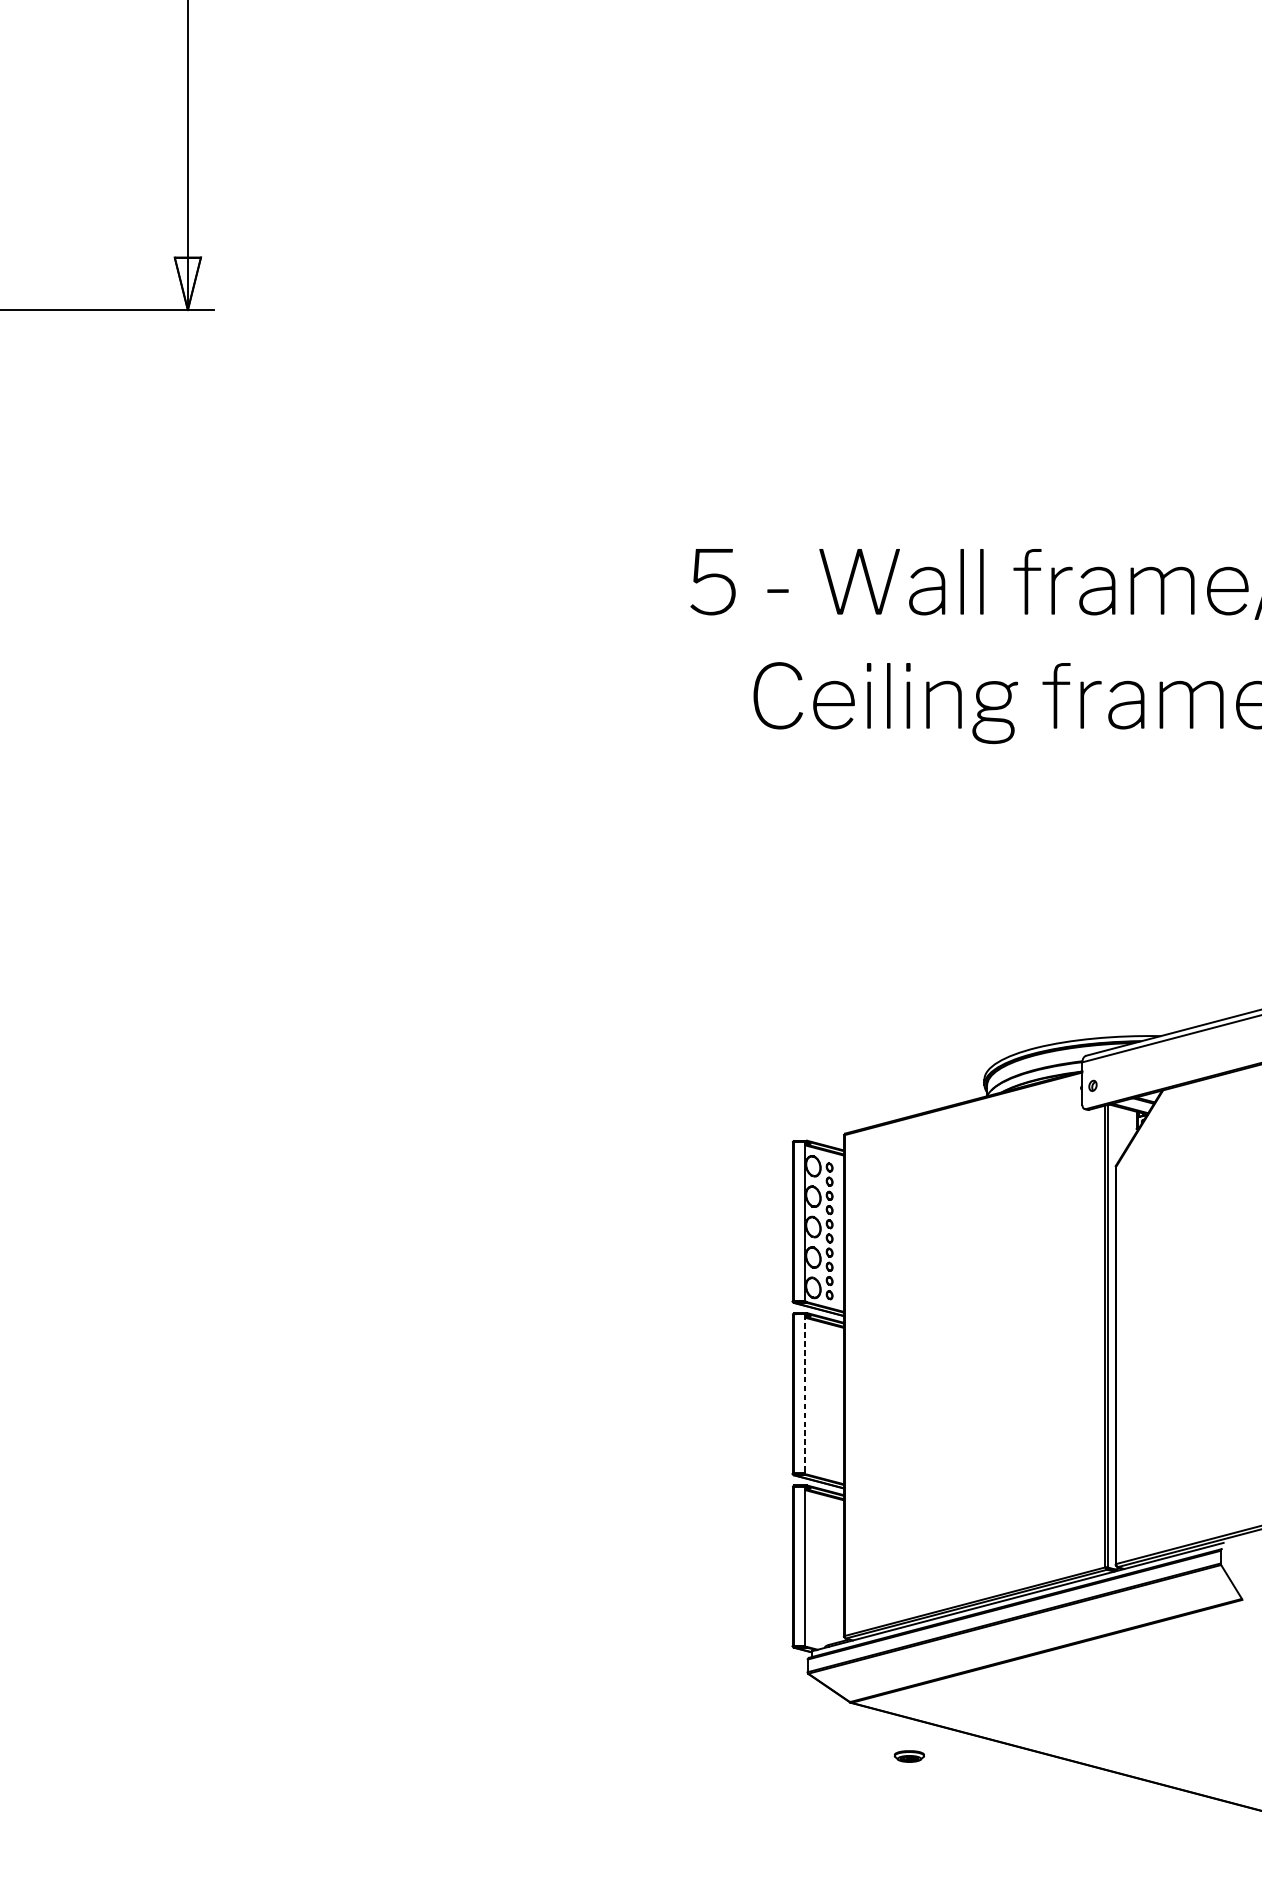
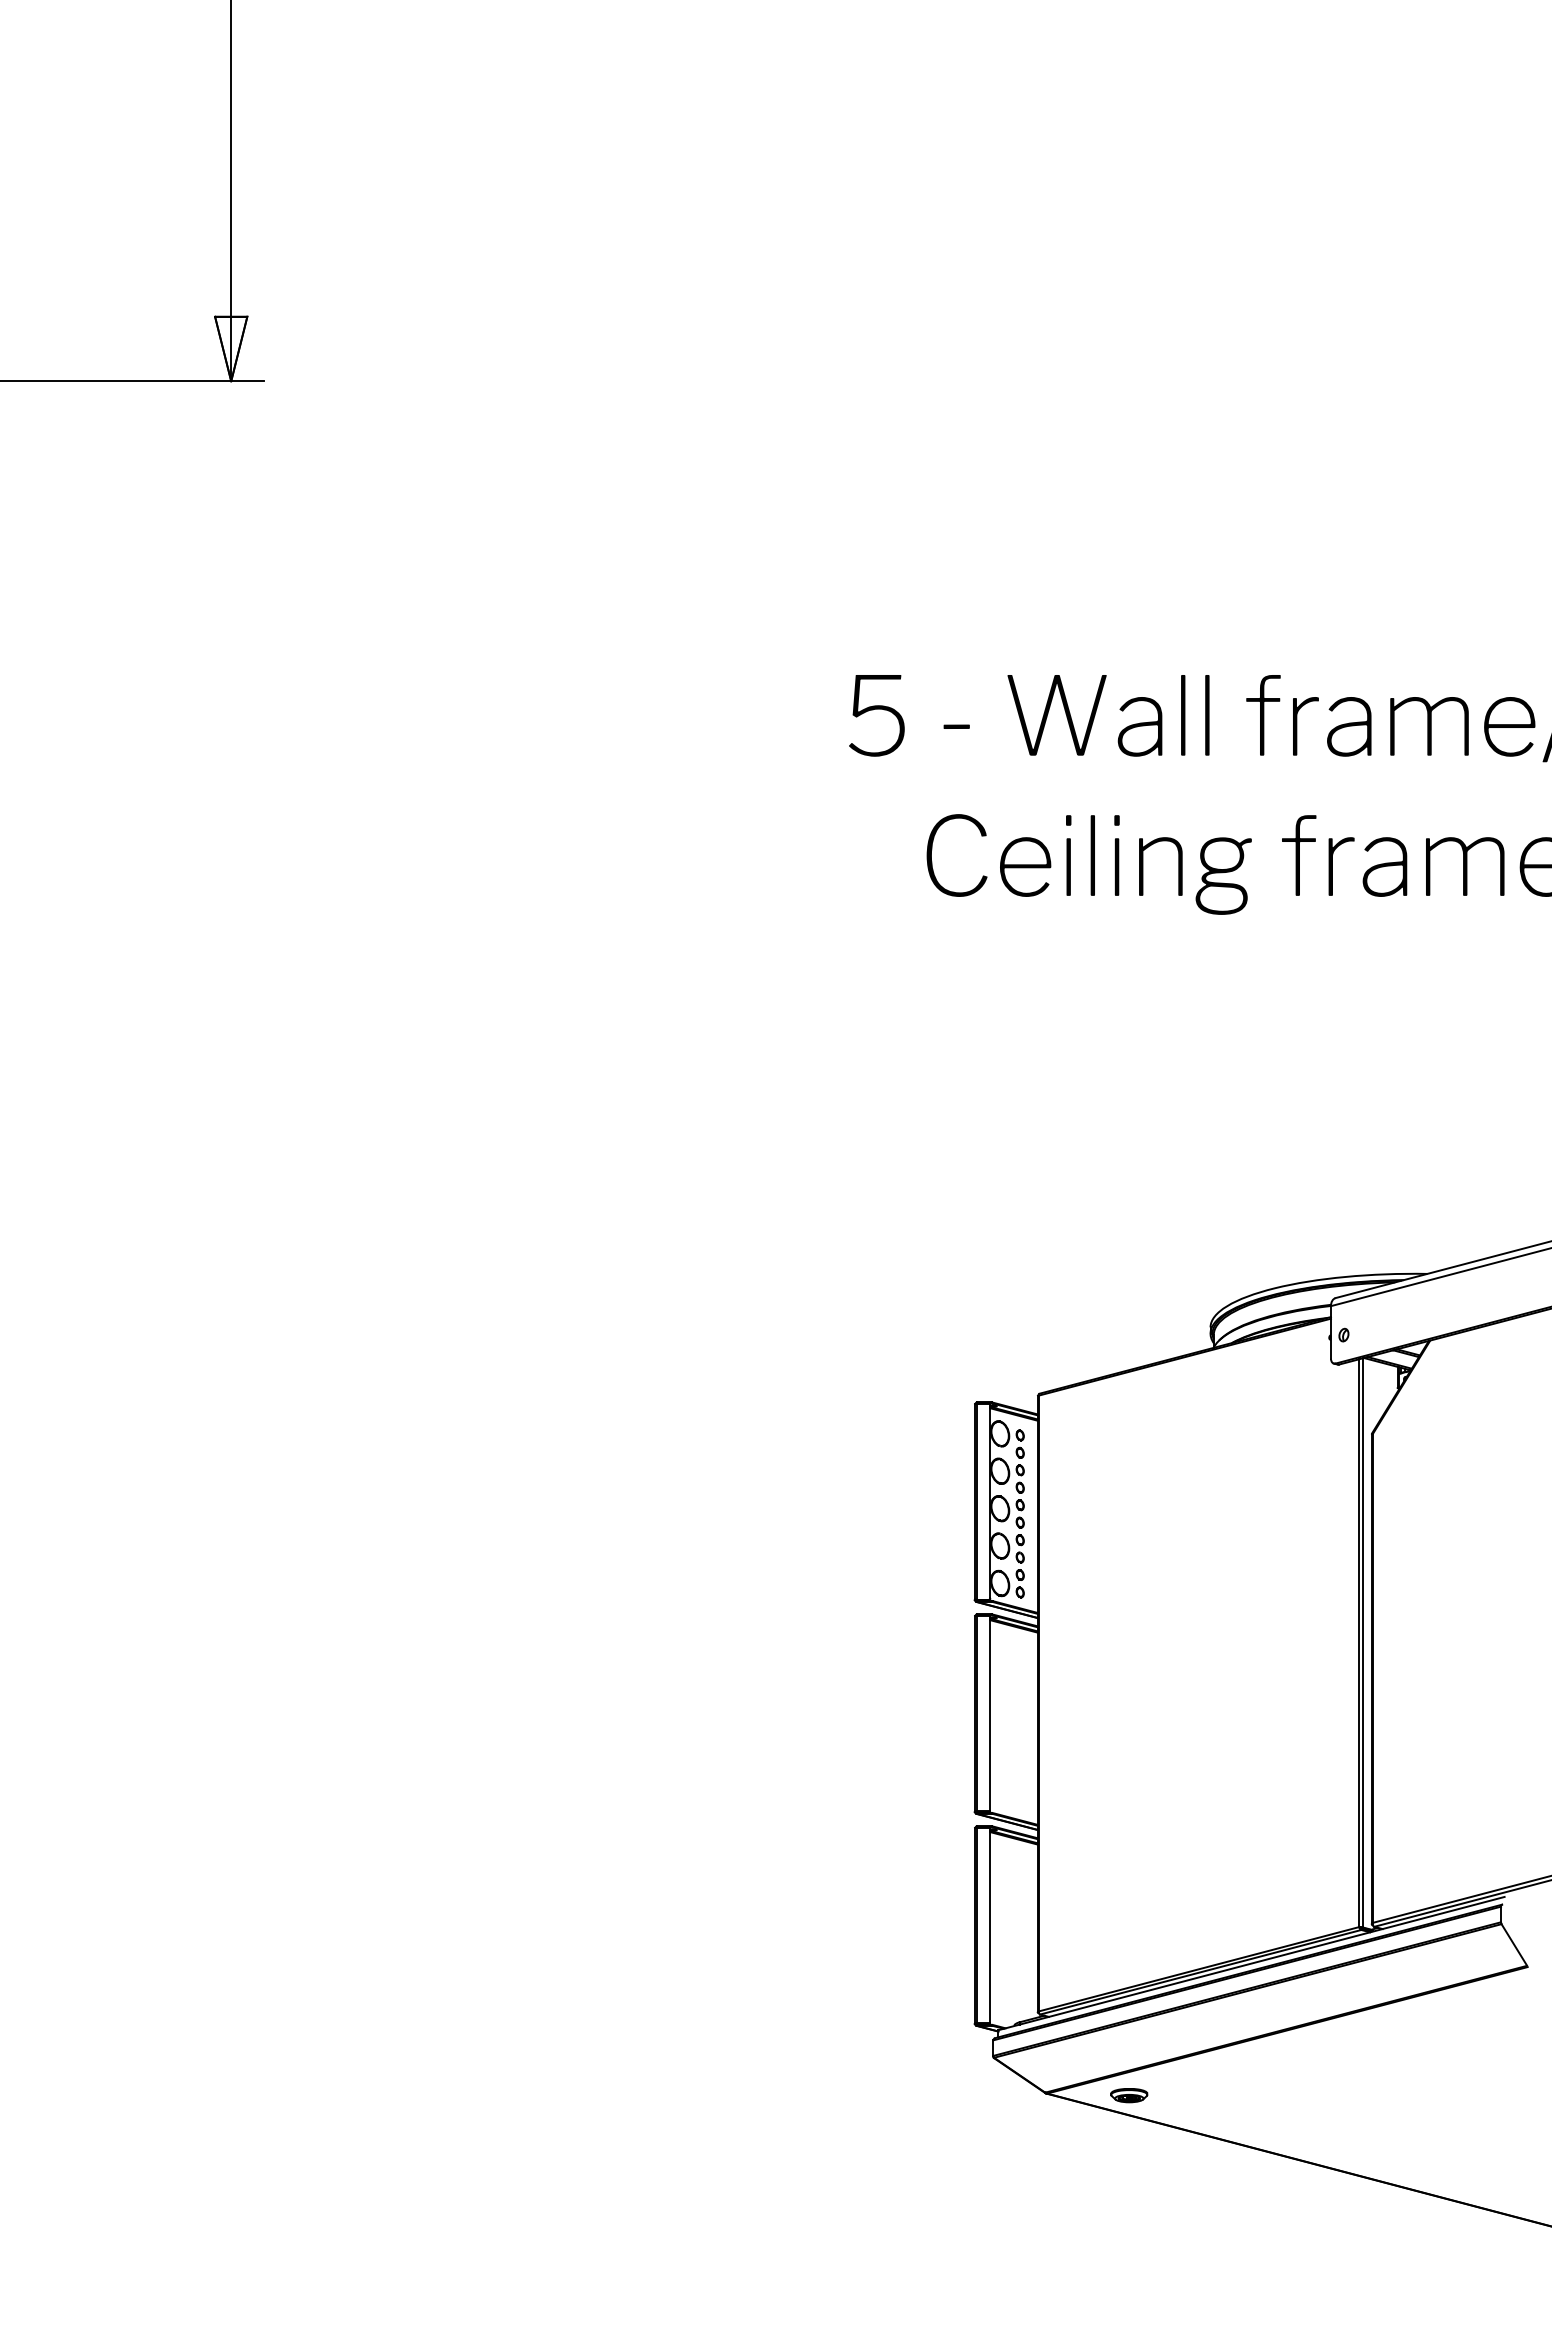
line: (805, 1393) -> (990, 1713), dashed -> solid
part: (909, 1756) -> (1129, 2095), moved

